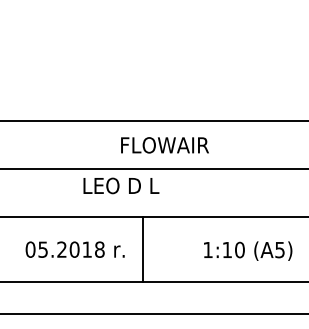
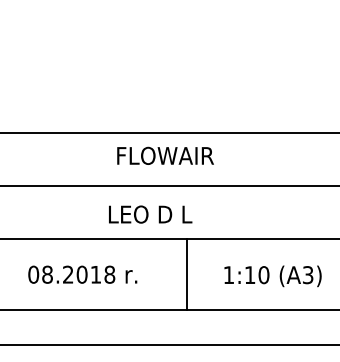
text: (164, 144) -> (165, 155), moved
text: (121, 185) -> (150, 214), moved
text: (43, 249) -> (47, 274), 05.2018 -> 08.2018
line: (142, 249) -> (186, 274), moved
text: (280, 249) -> (308, 274), (A5) -> (A3)

